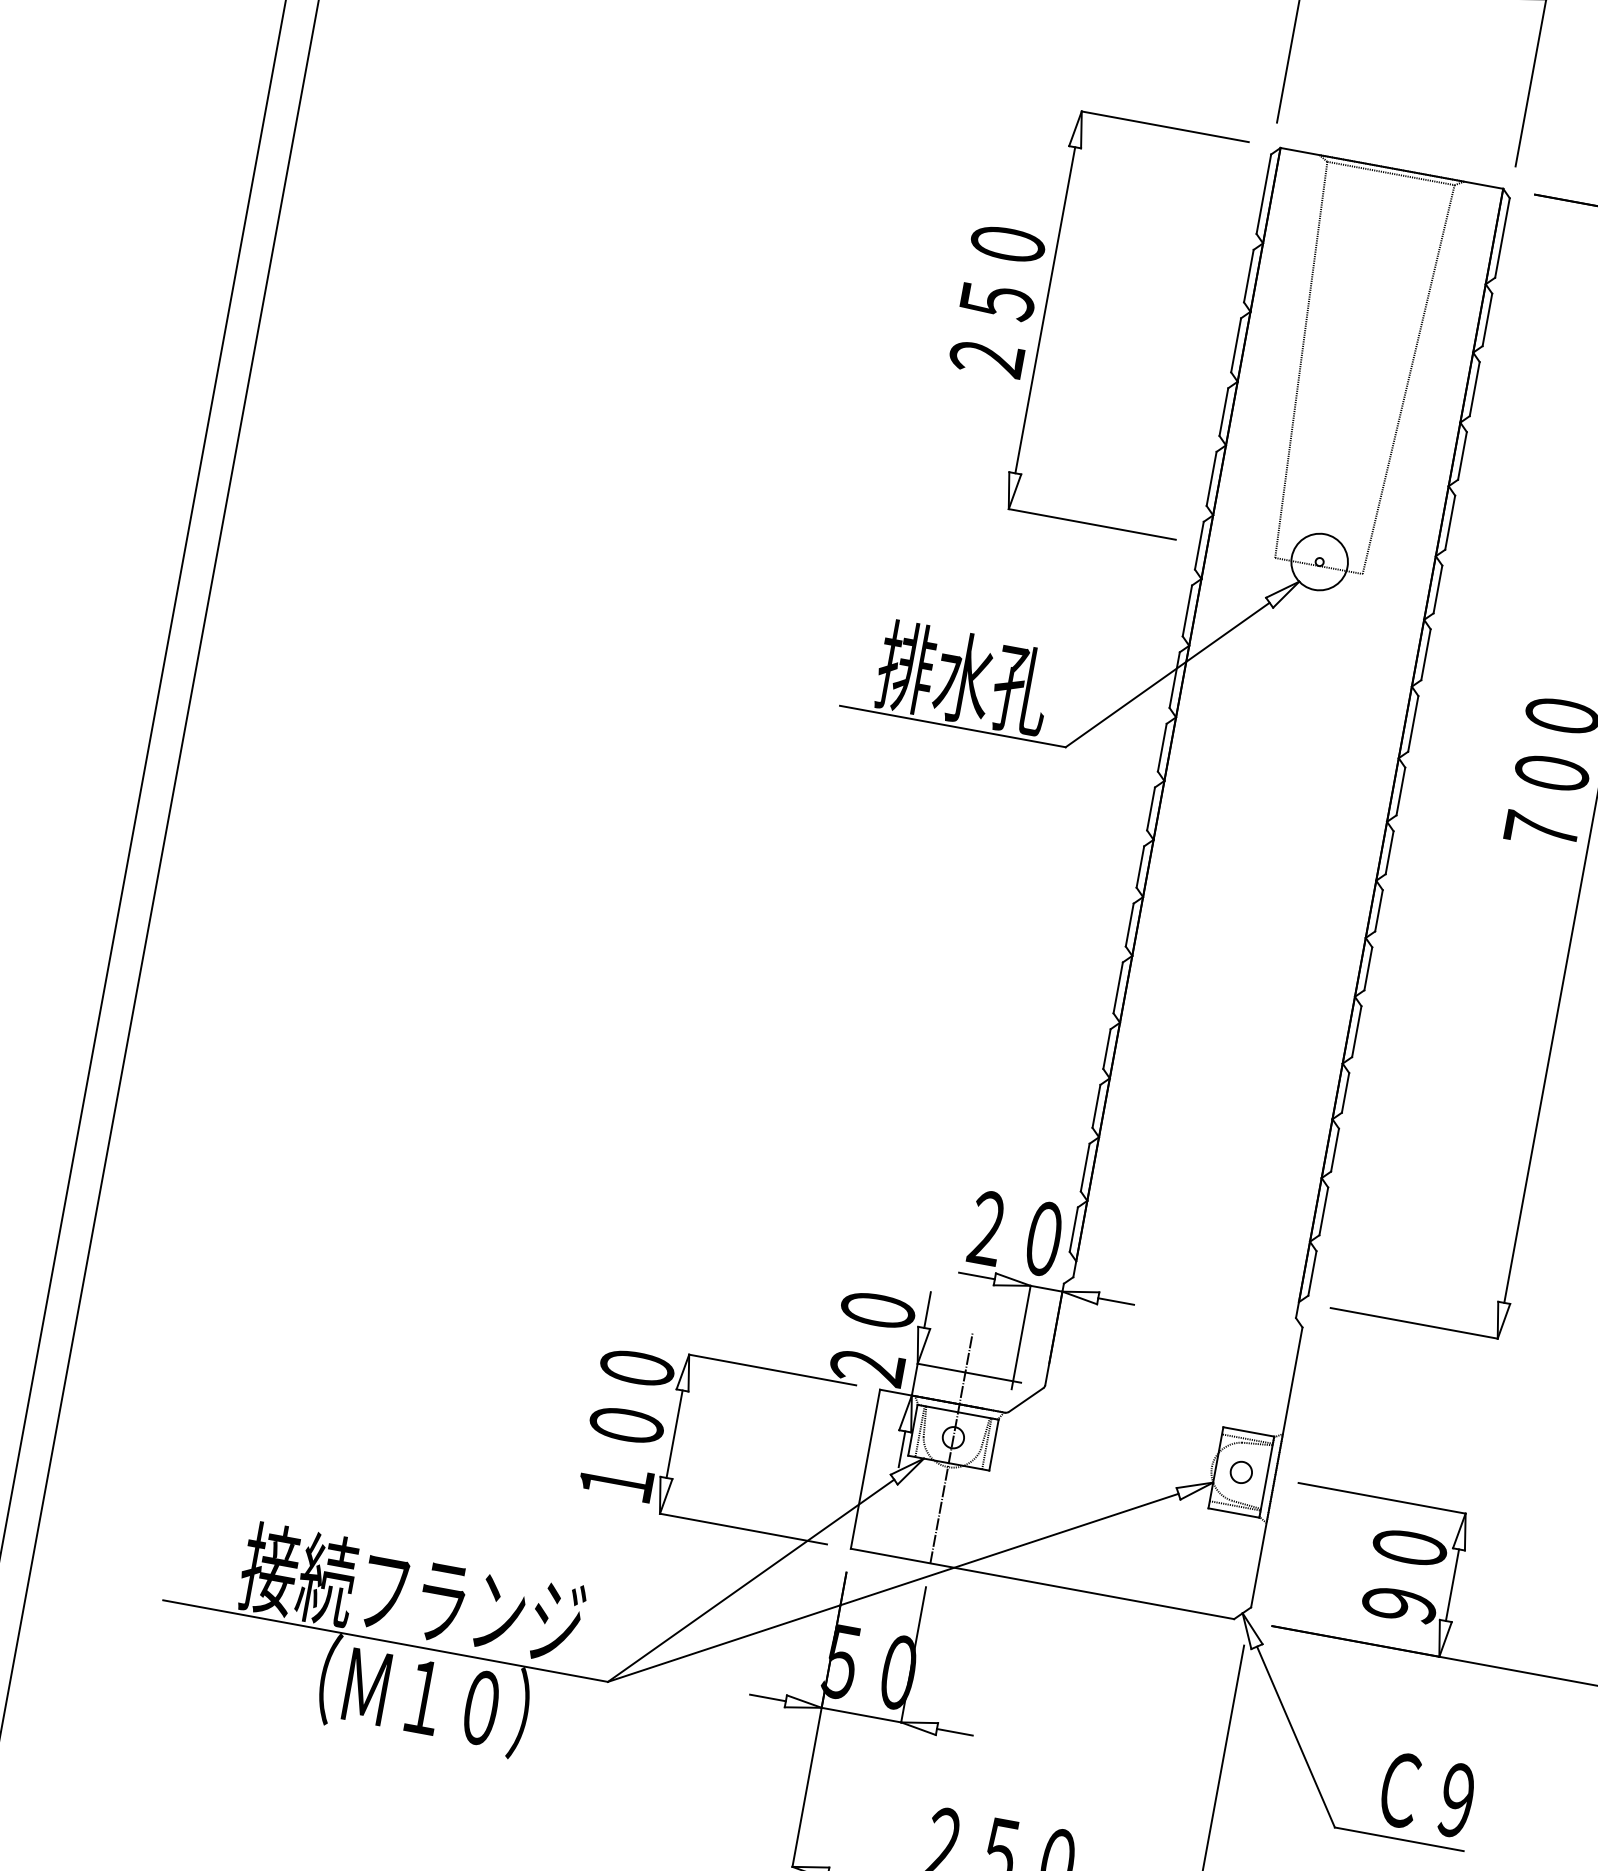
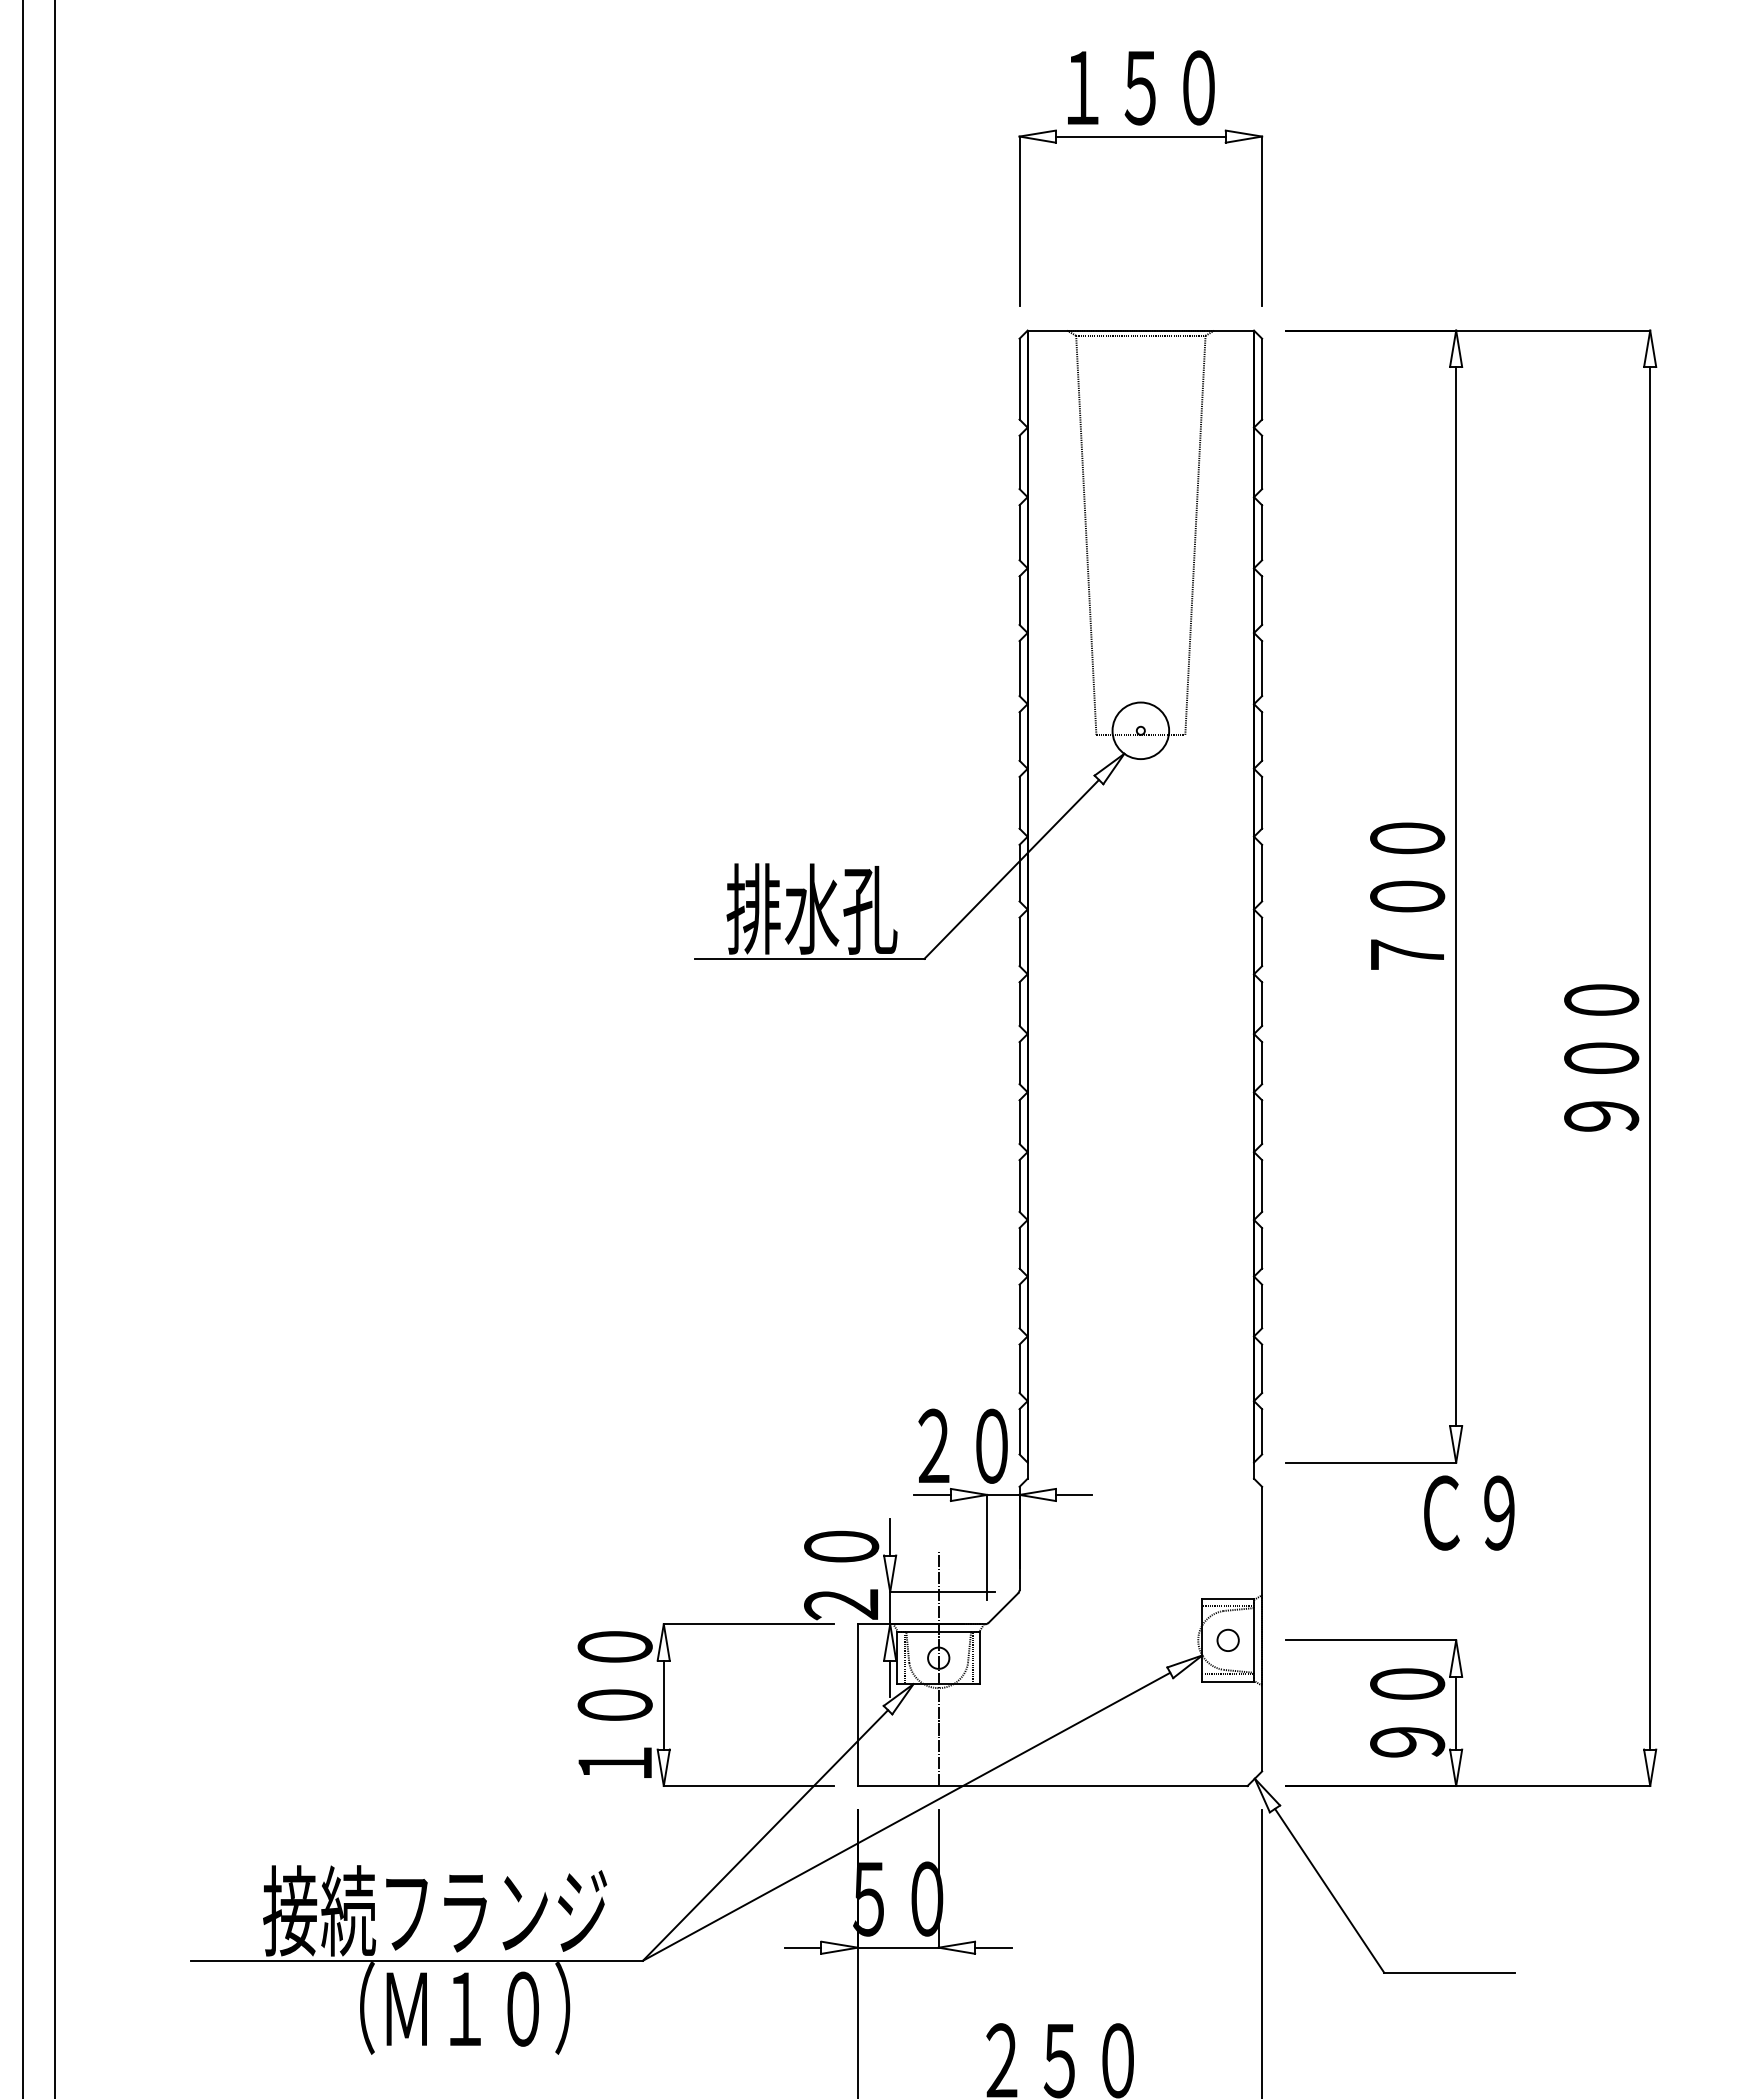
part: (1046, 310) -> (826, 532), removed
text: (1427, 1794) -> (1469, 1512), moved

